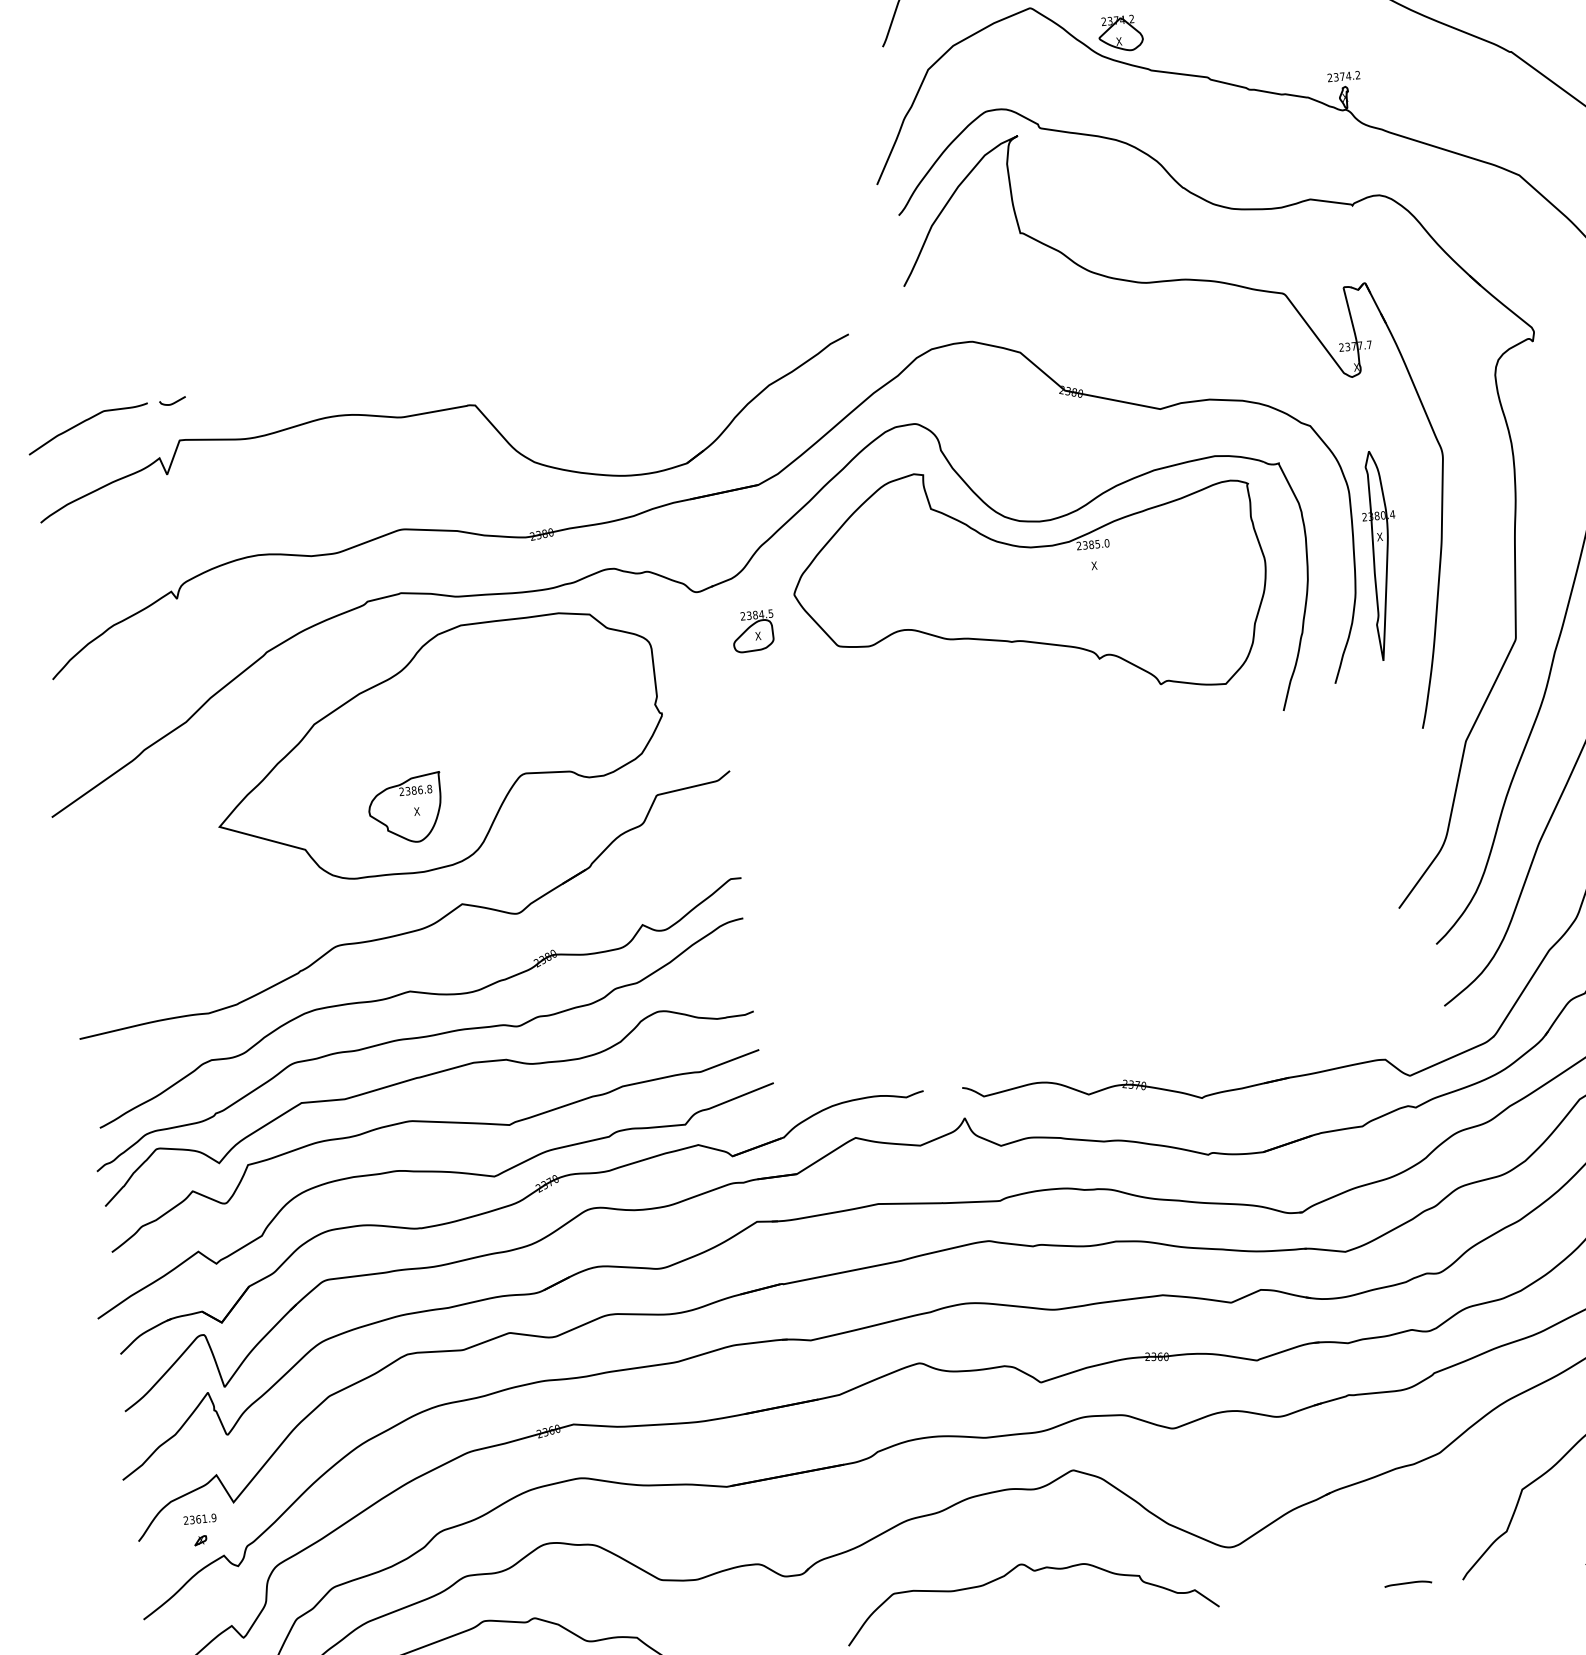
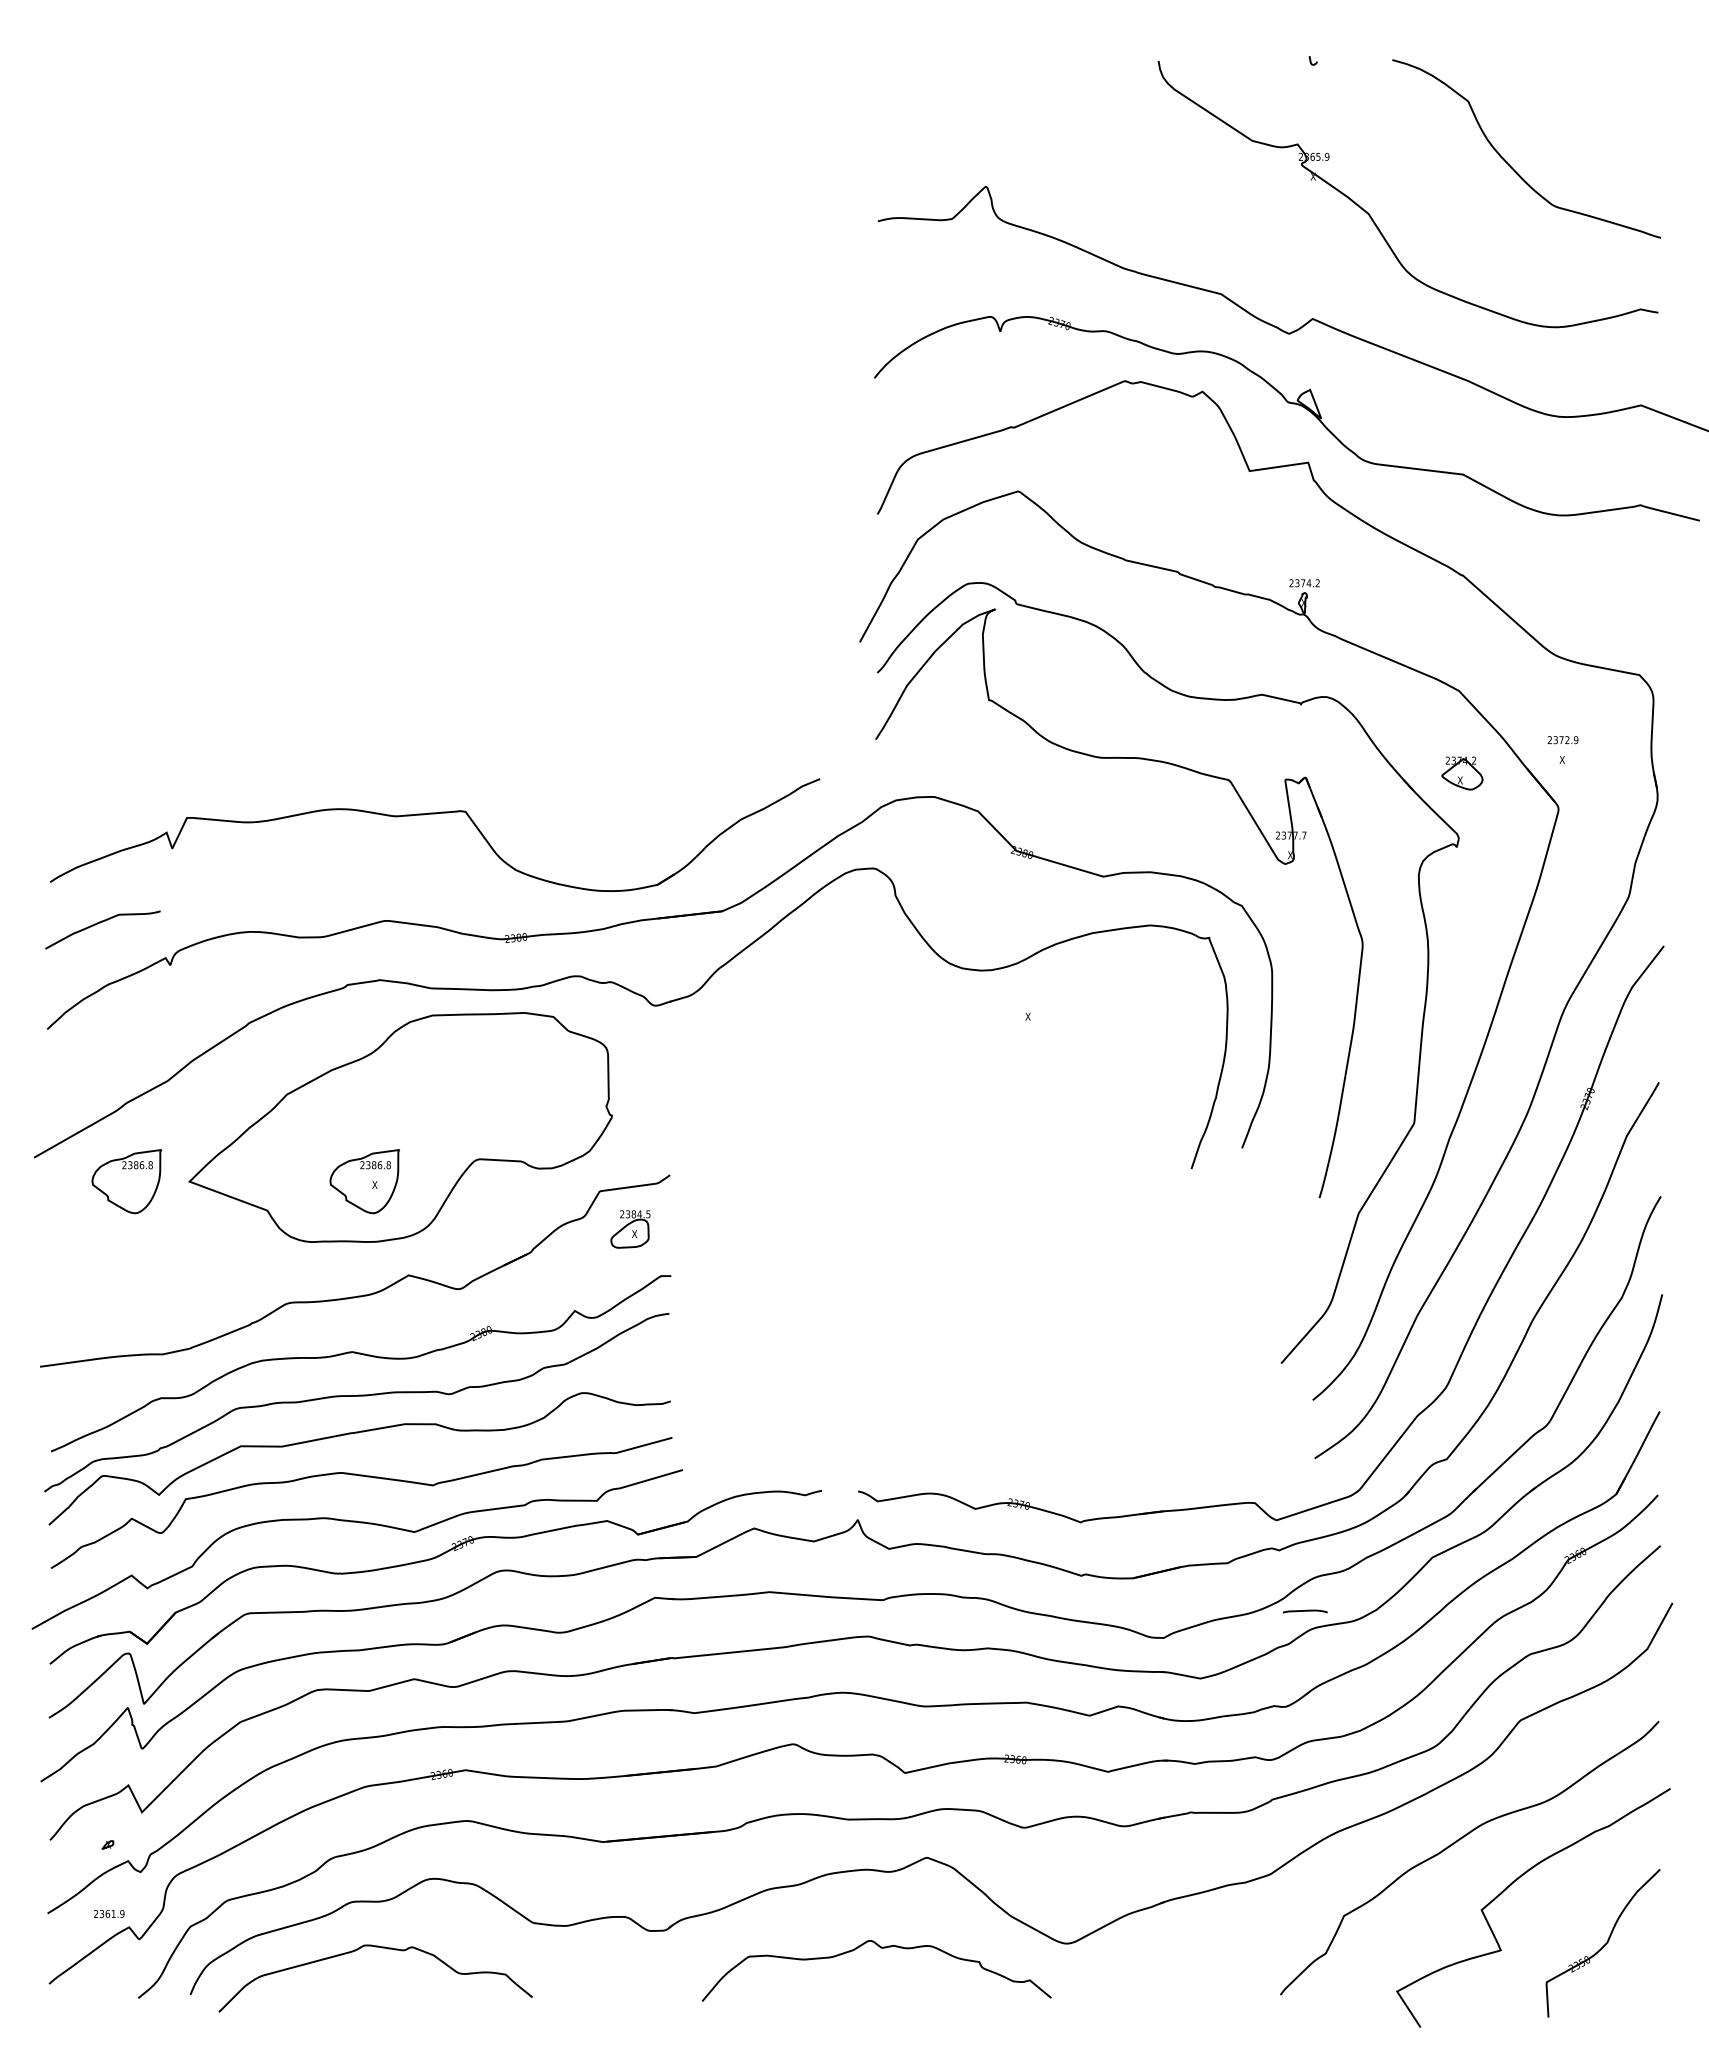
part: (1120, 33) -> (1462, 773), moved
curve: (172, 403) -> (183, 782), removed
curve: (85, 422) -> (100, 923), moved
part: (1382, 554) -> (1297, 1032), removed
part: (1029, 582) -> (966, 1026), removed
part: (753, 631) -> (630, 1229), moved
part: (152, 833) -> (126, 1181), added
text: (200, 1518) -> (109, 1913), moved
curve: (1408, 1583) -> (1305, 1611), moved

